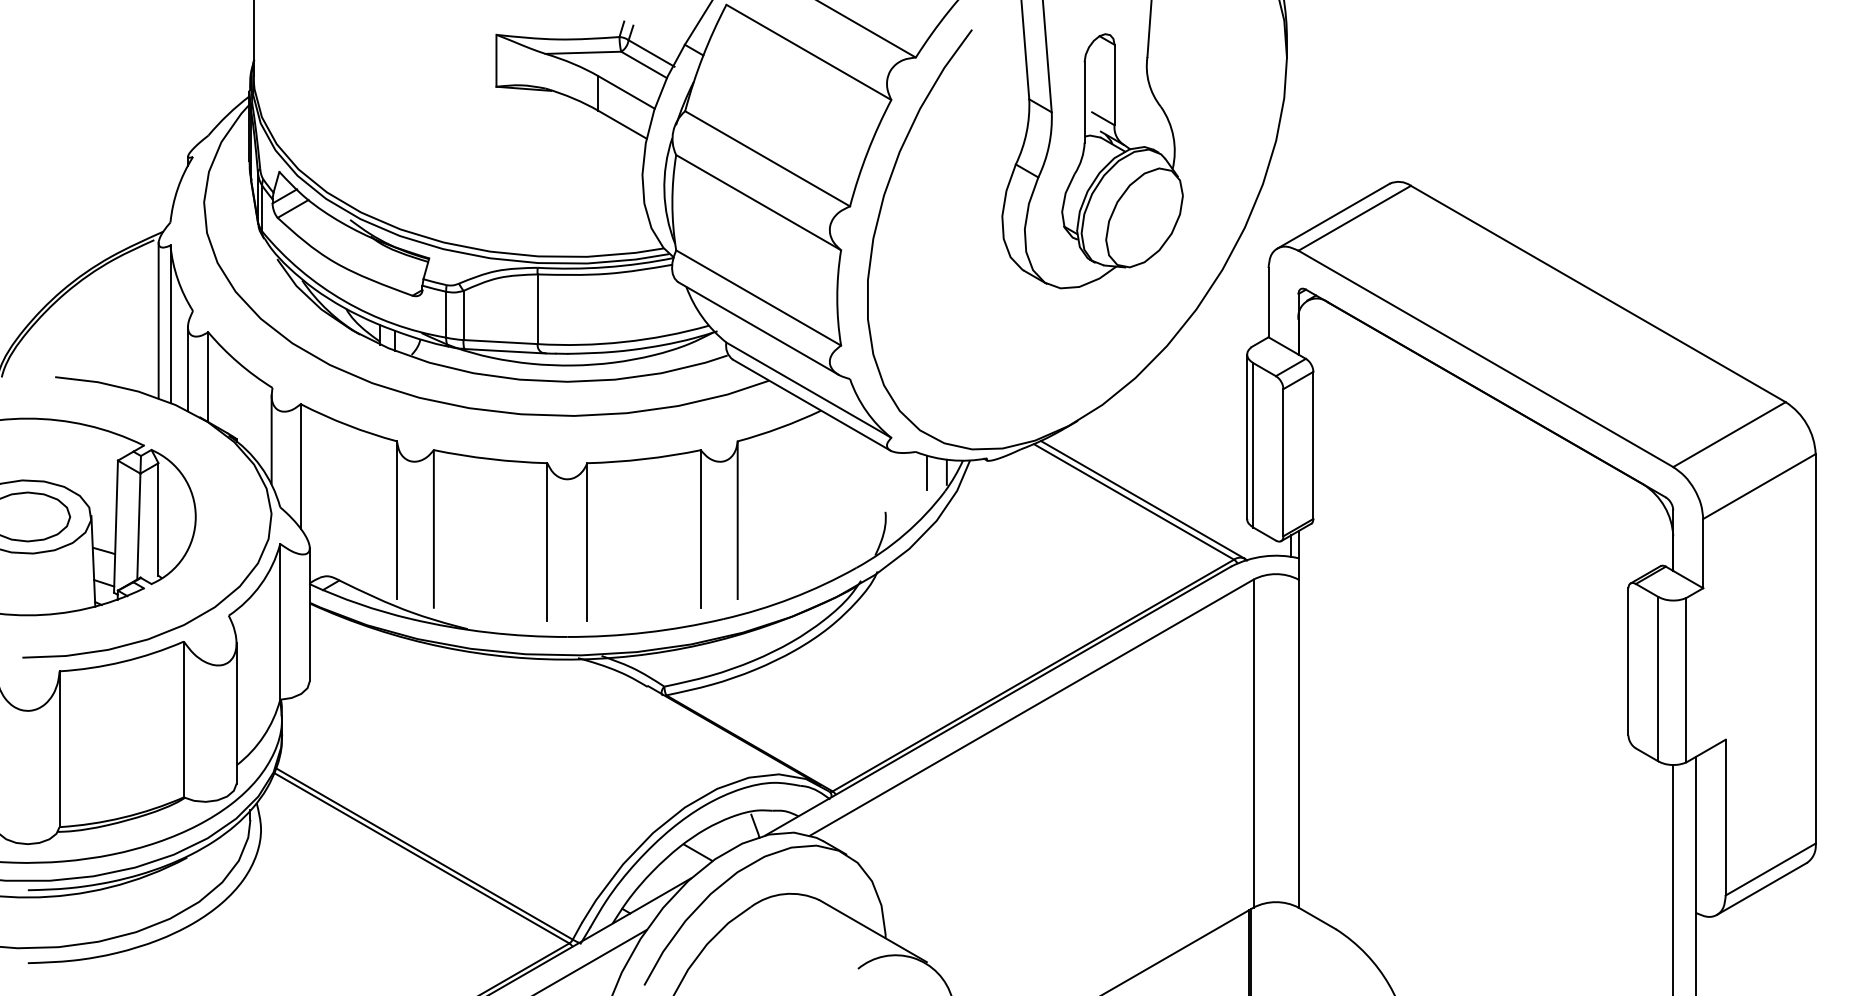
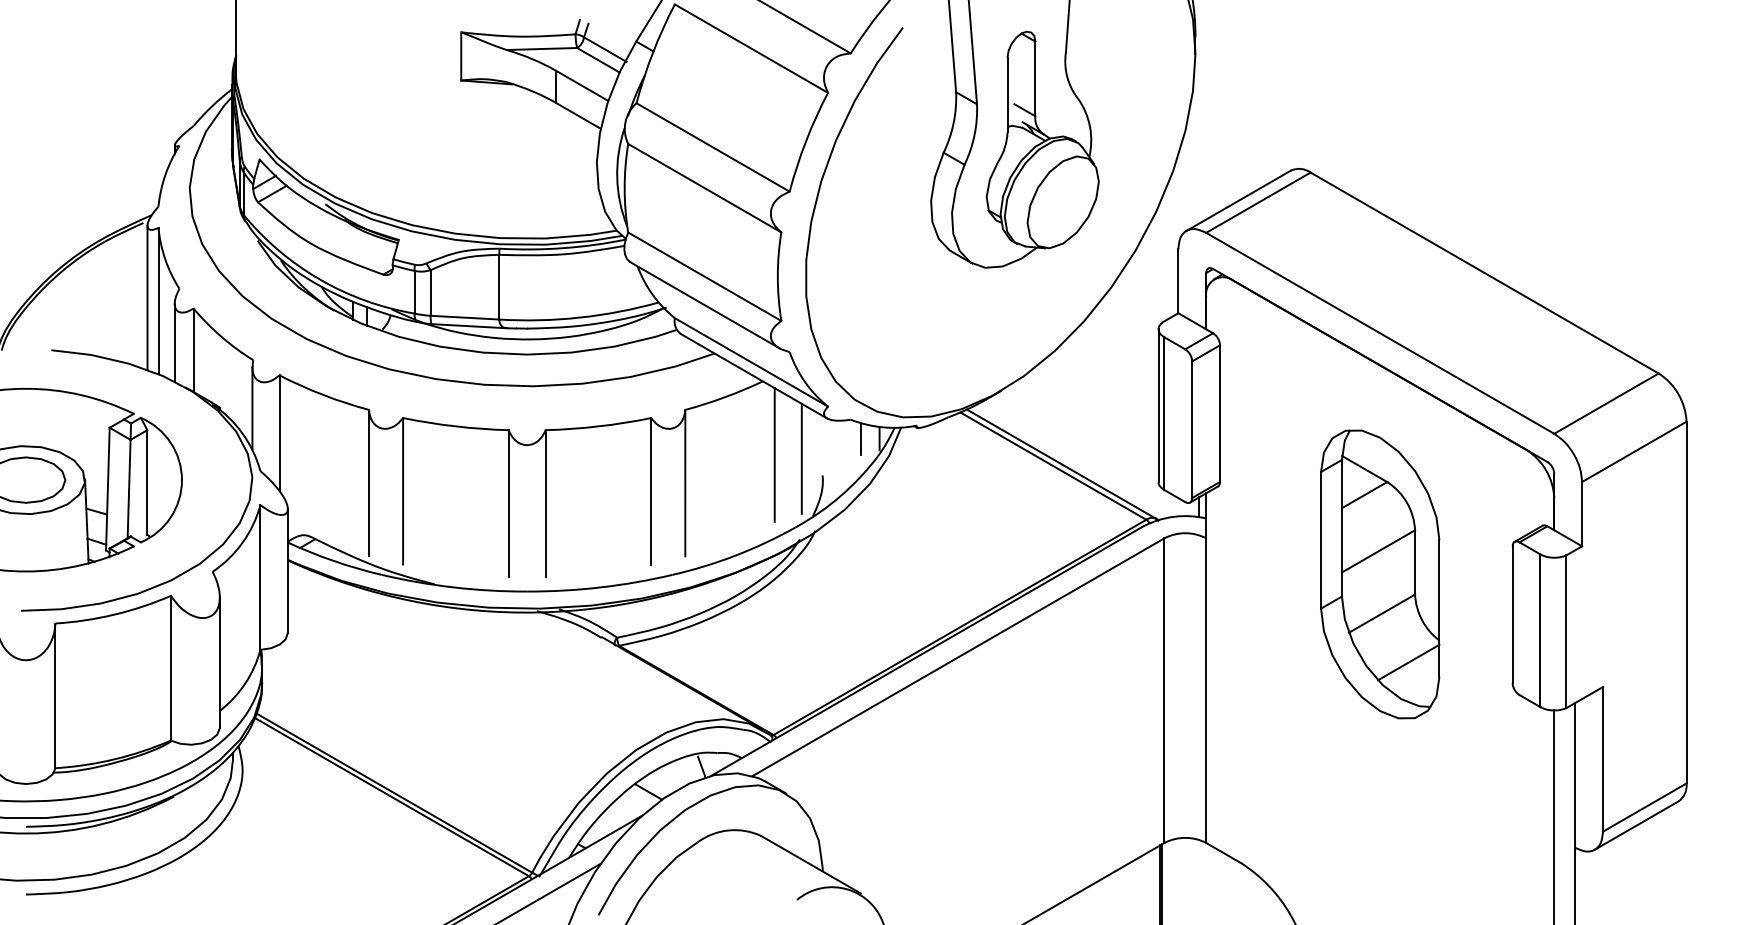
line: (833, 489) -> (774, 454), added
line: (863, 493) -> (802, 458), added
part: (1485, 618) -> (1379, 574), added

